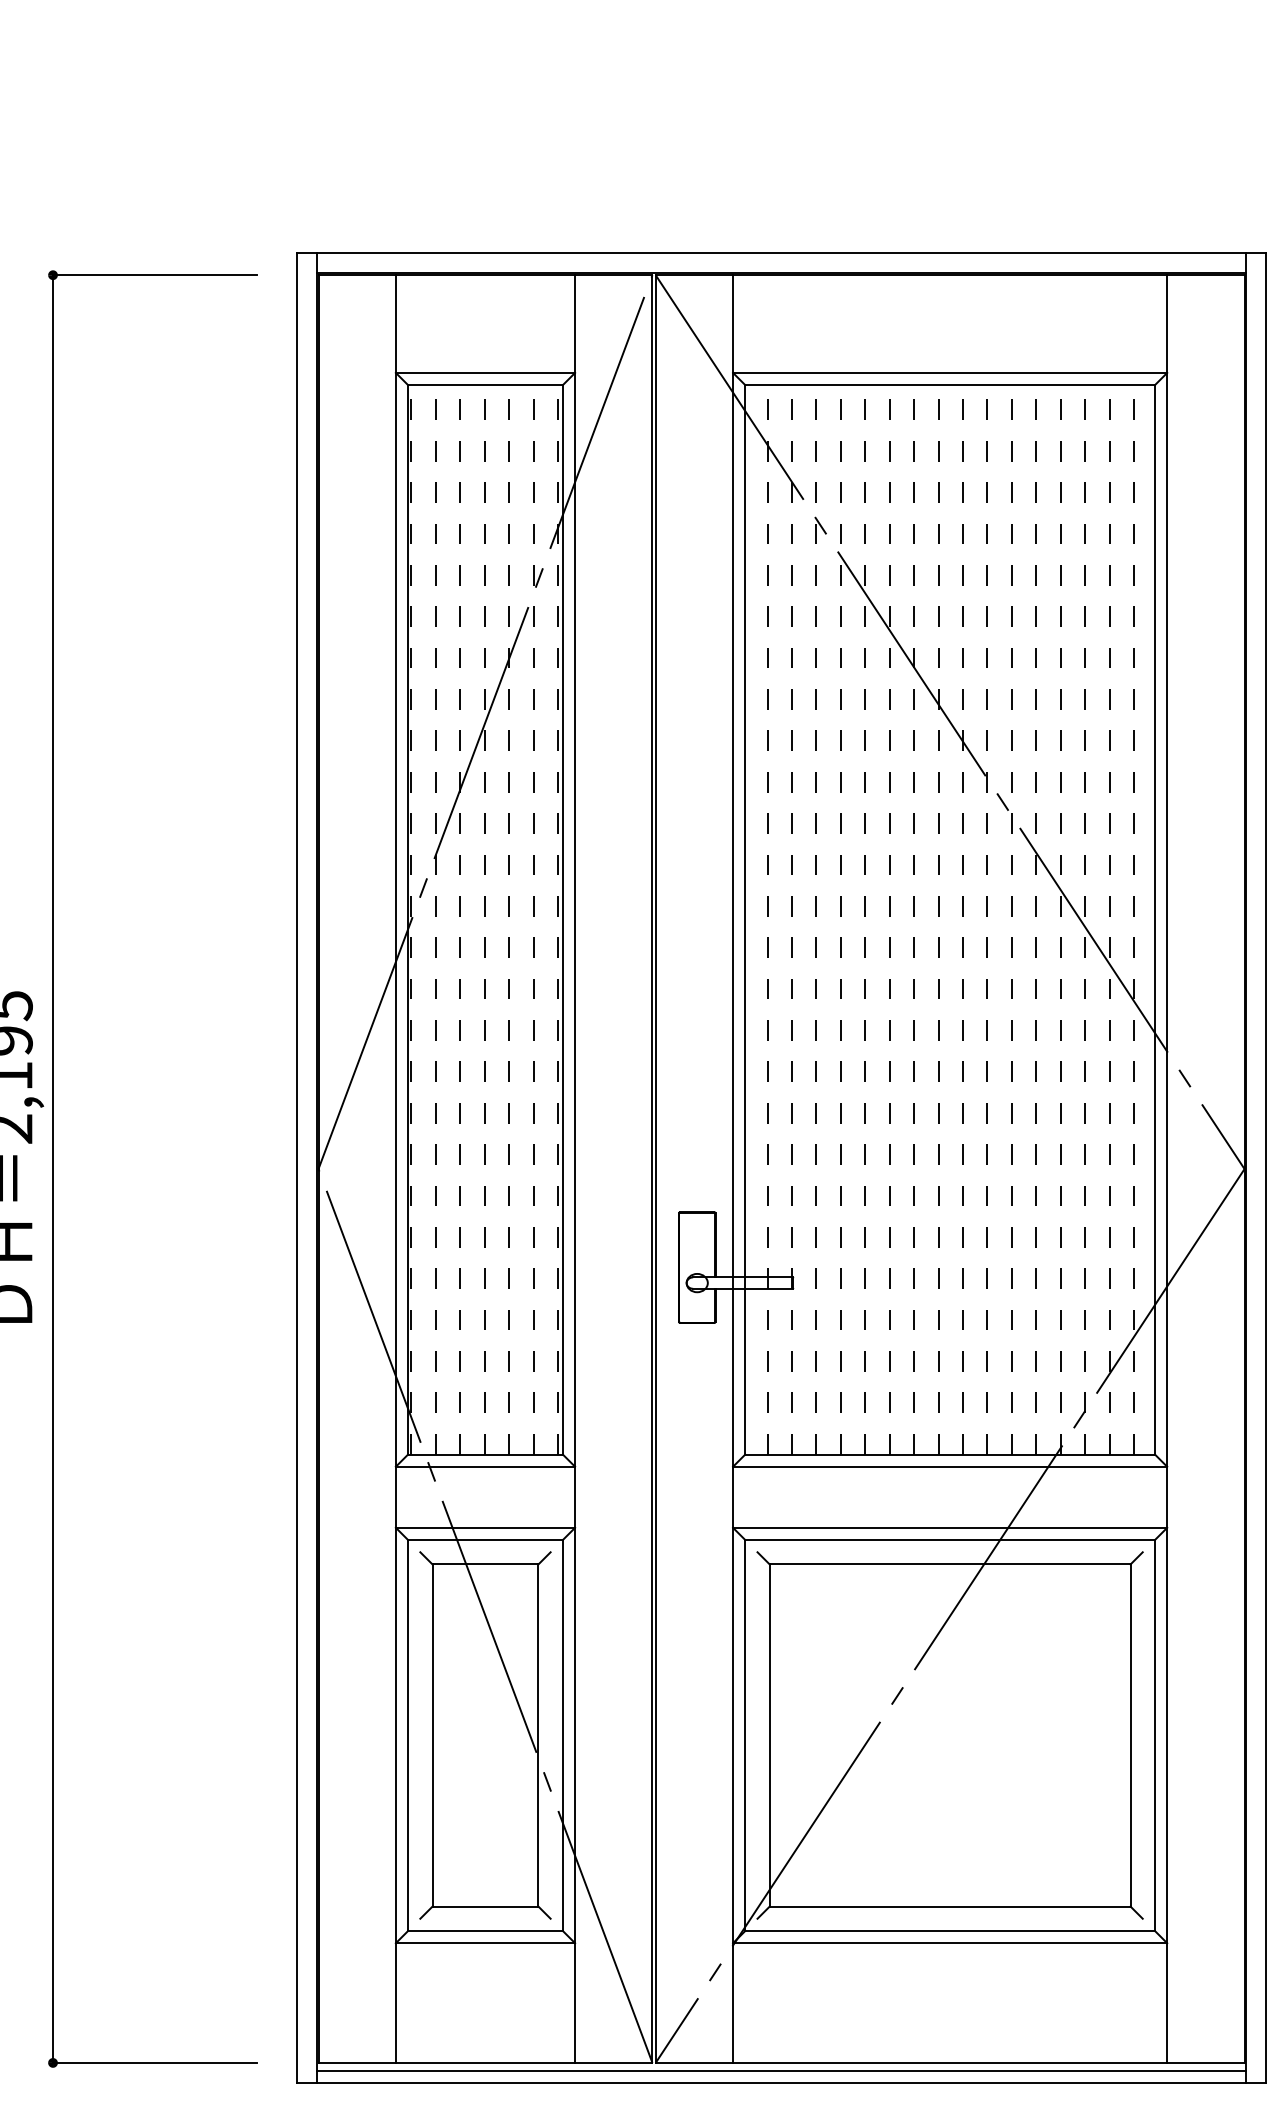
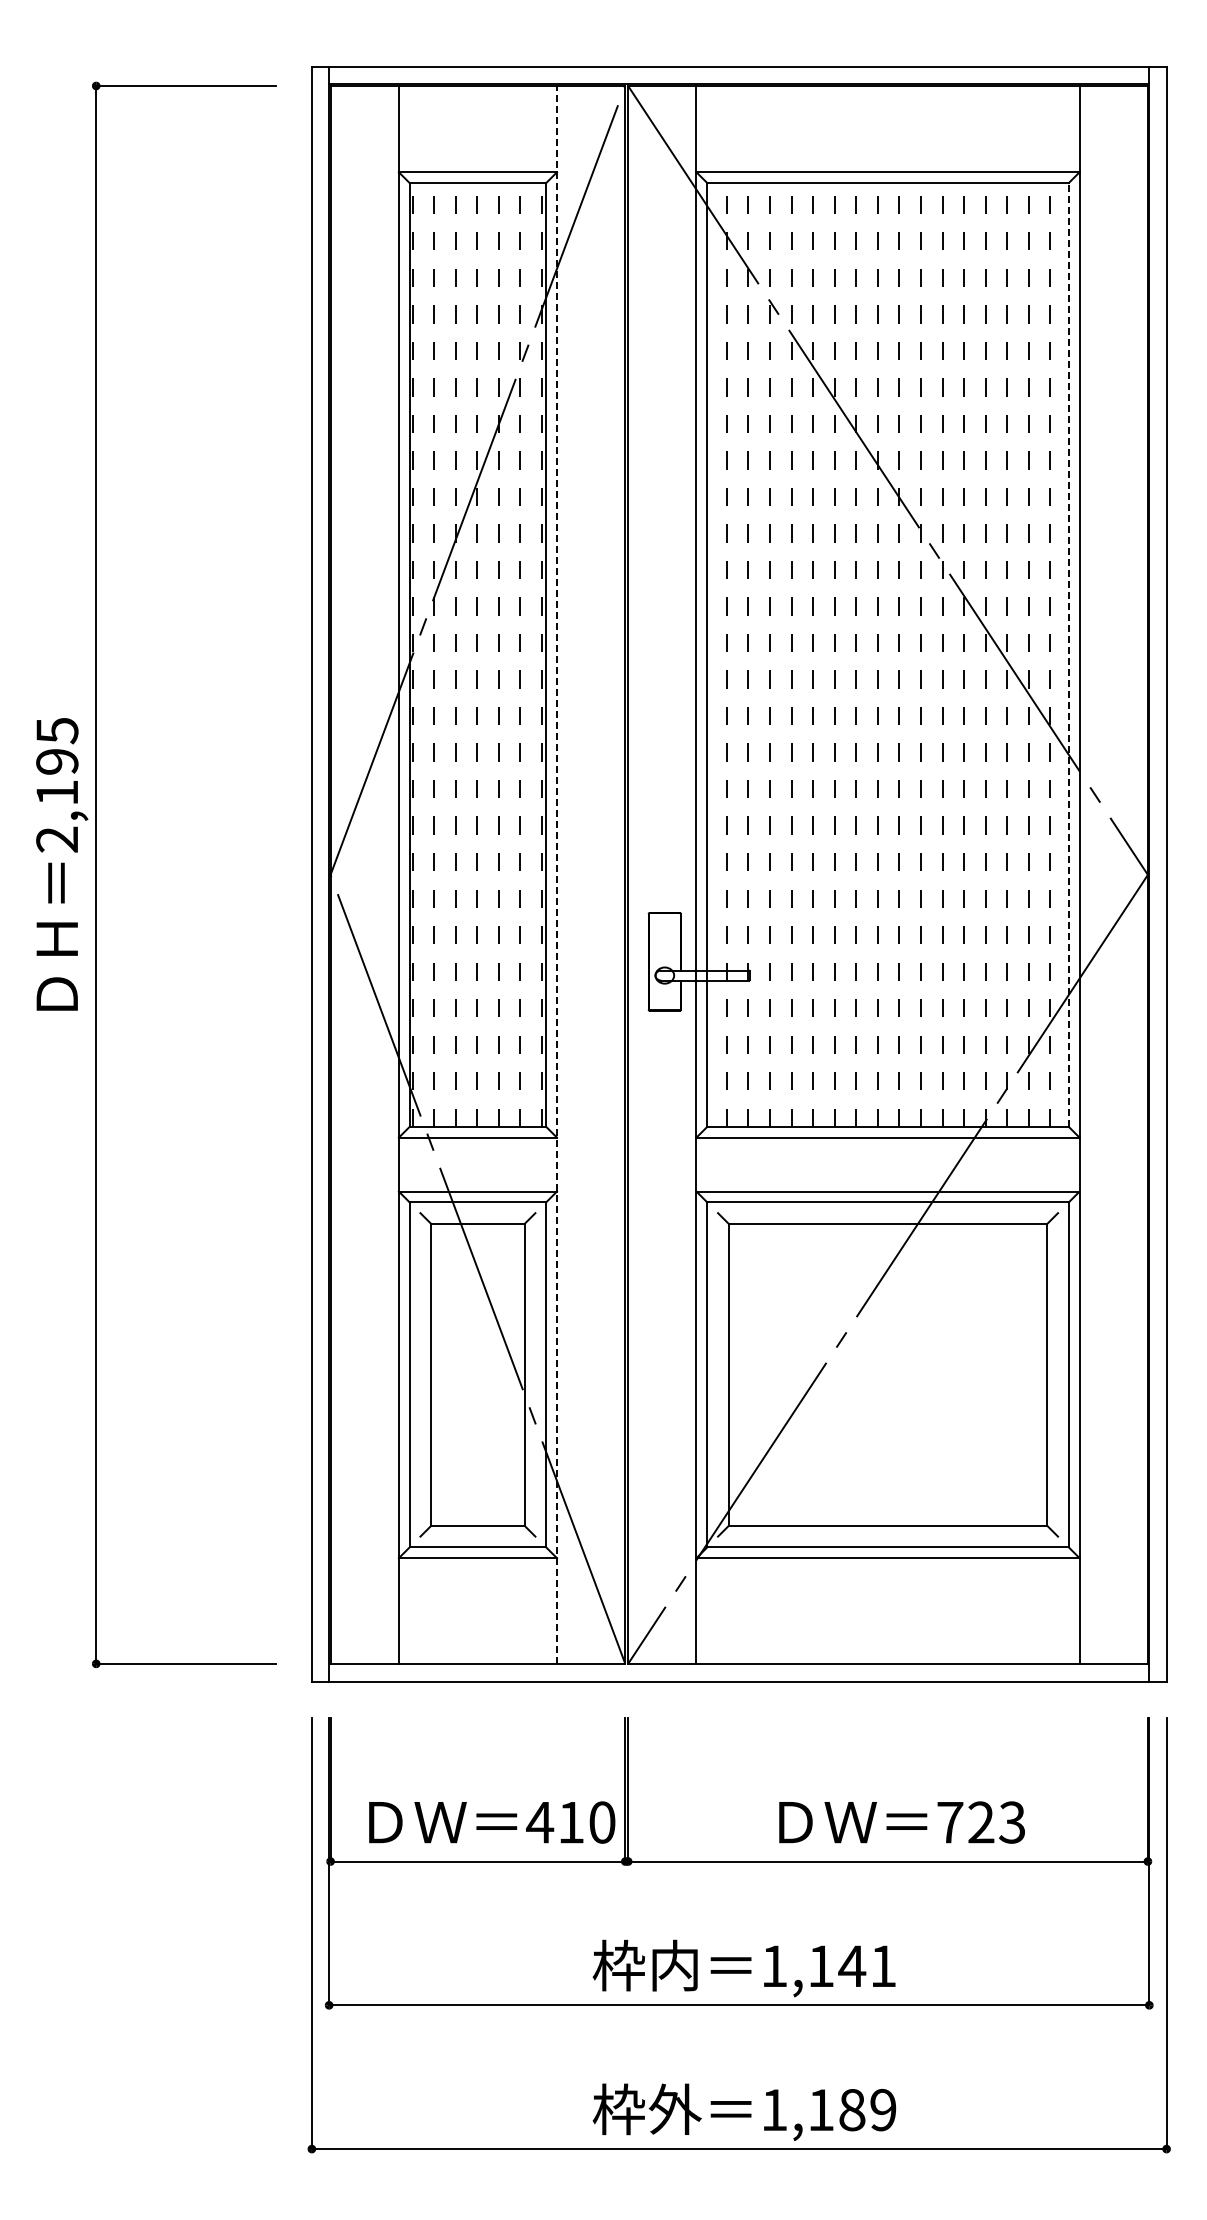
line: (1154, 919) -> (1068, 654), solid -> dashed
line: (575, 1168) -> (557, 874), solid -> dashed
line: (781, 2071) -> (739, 1671), removed

